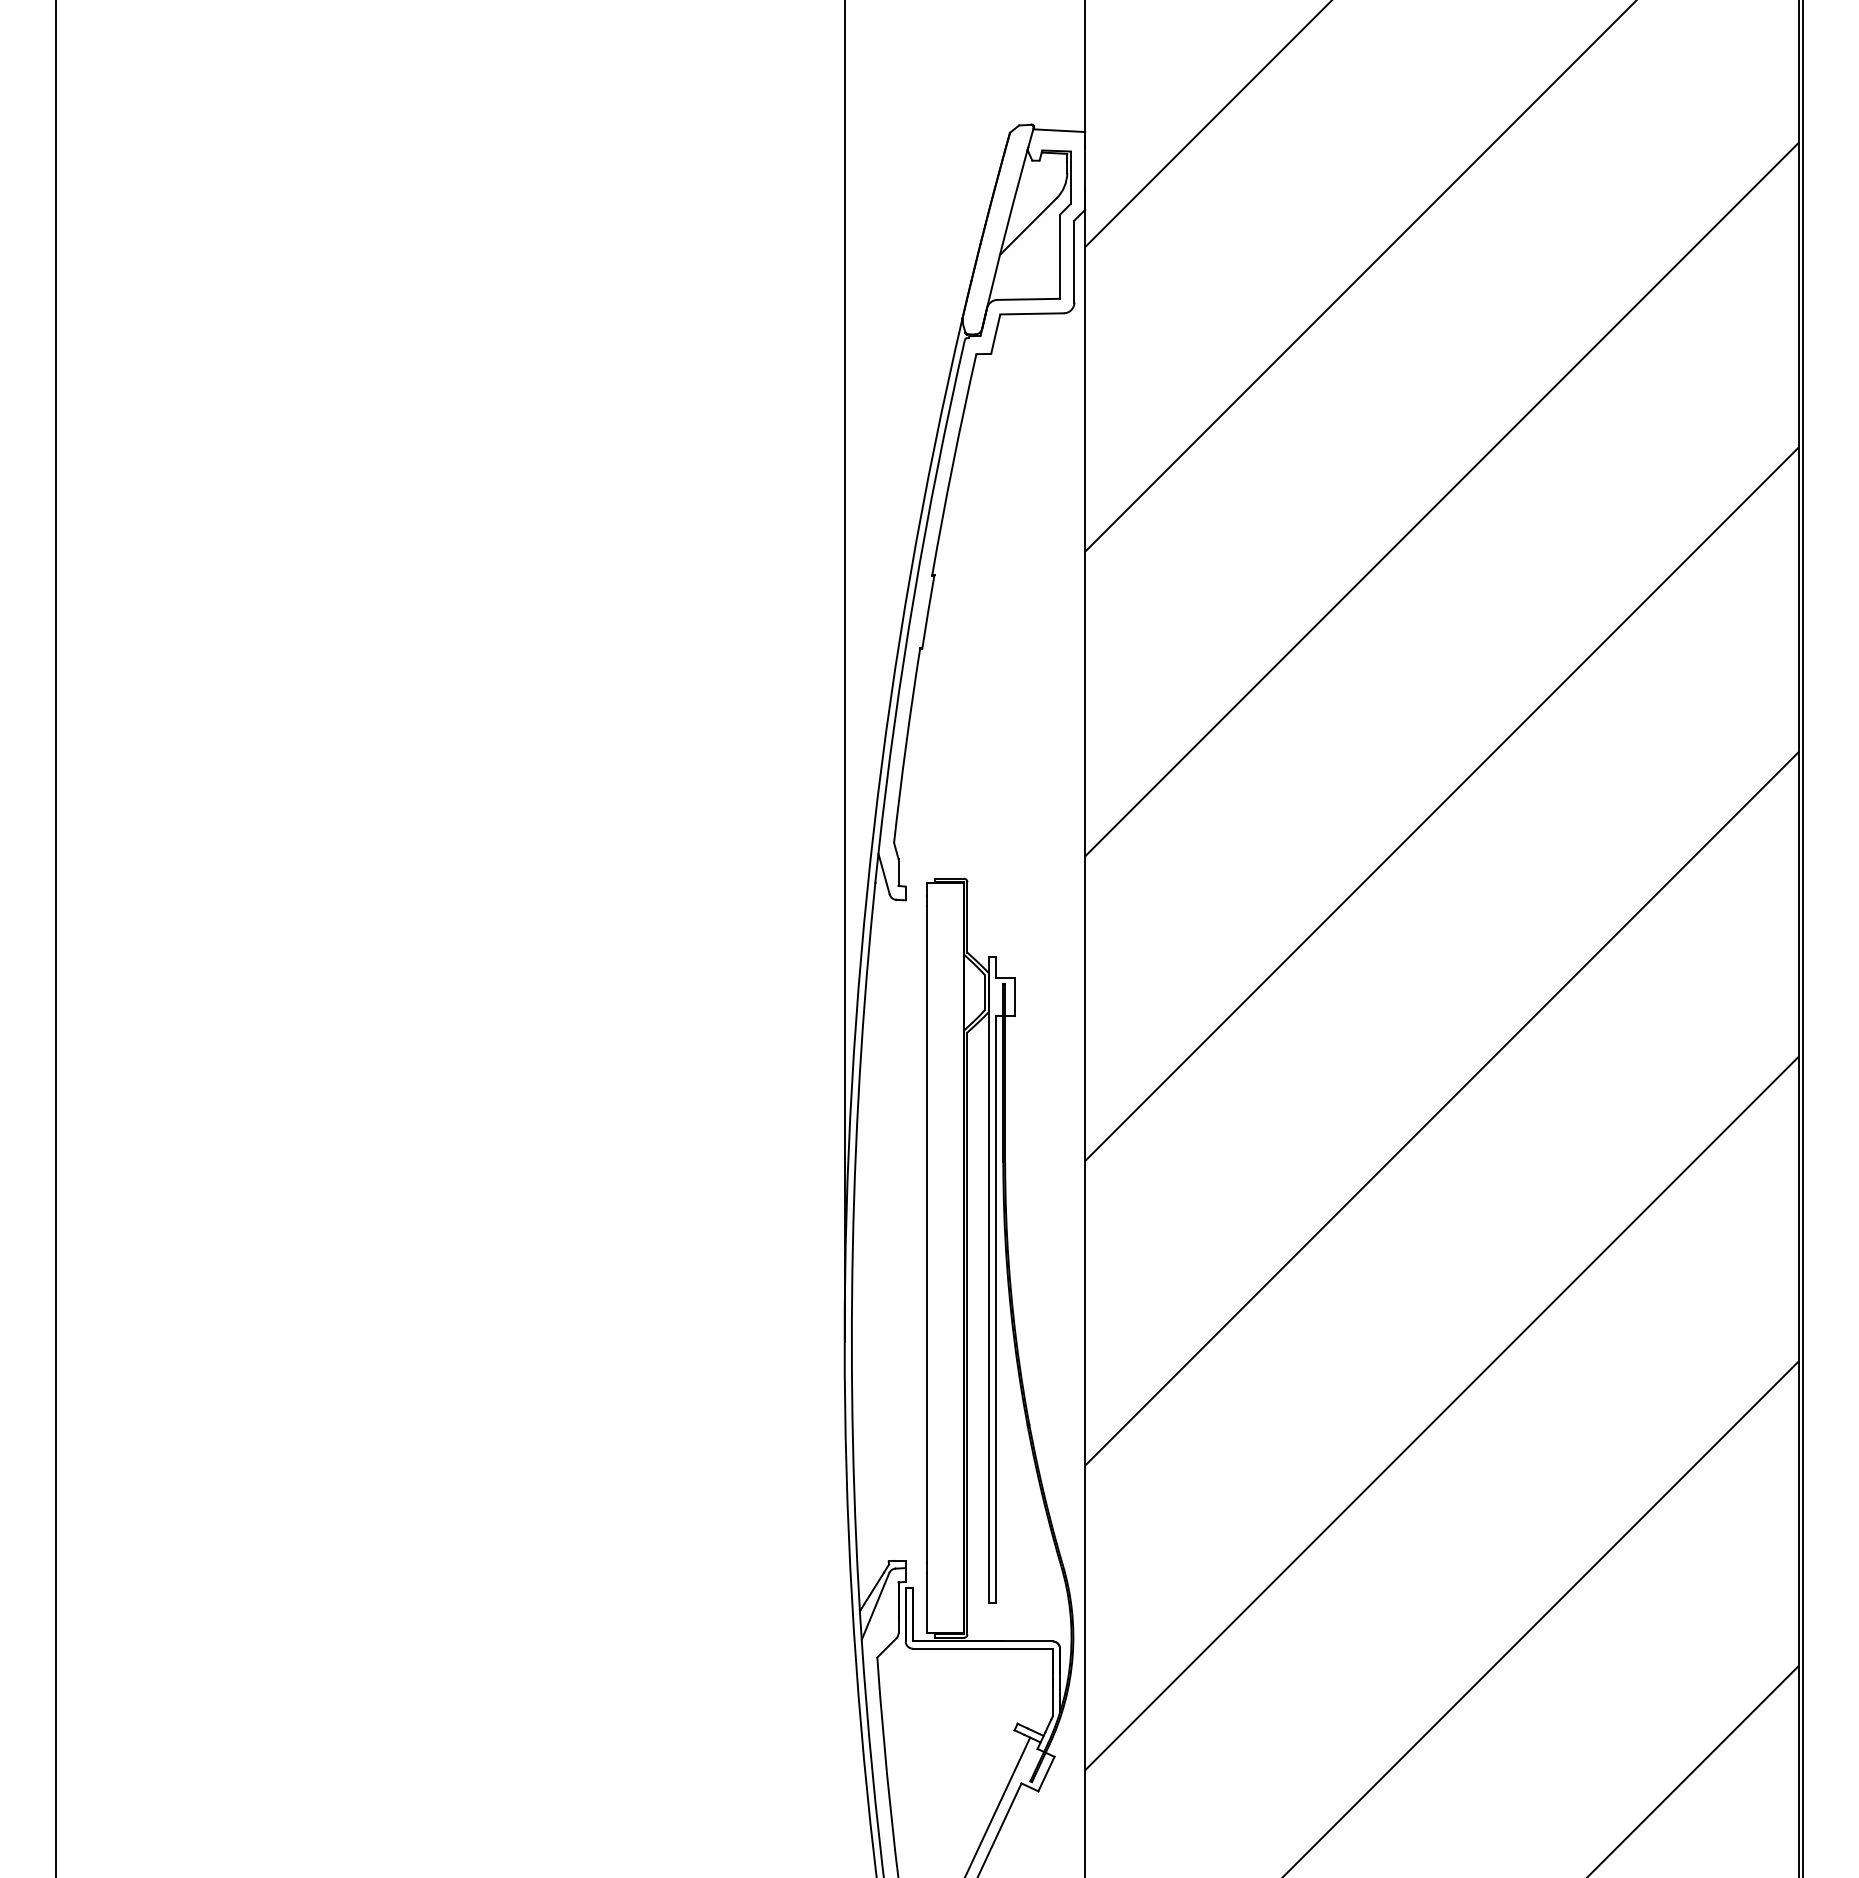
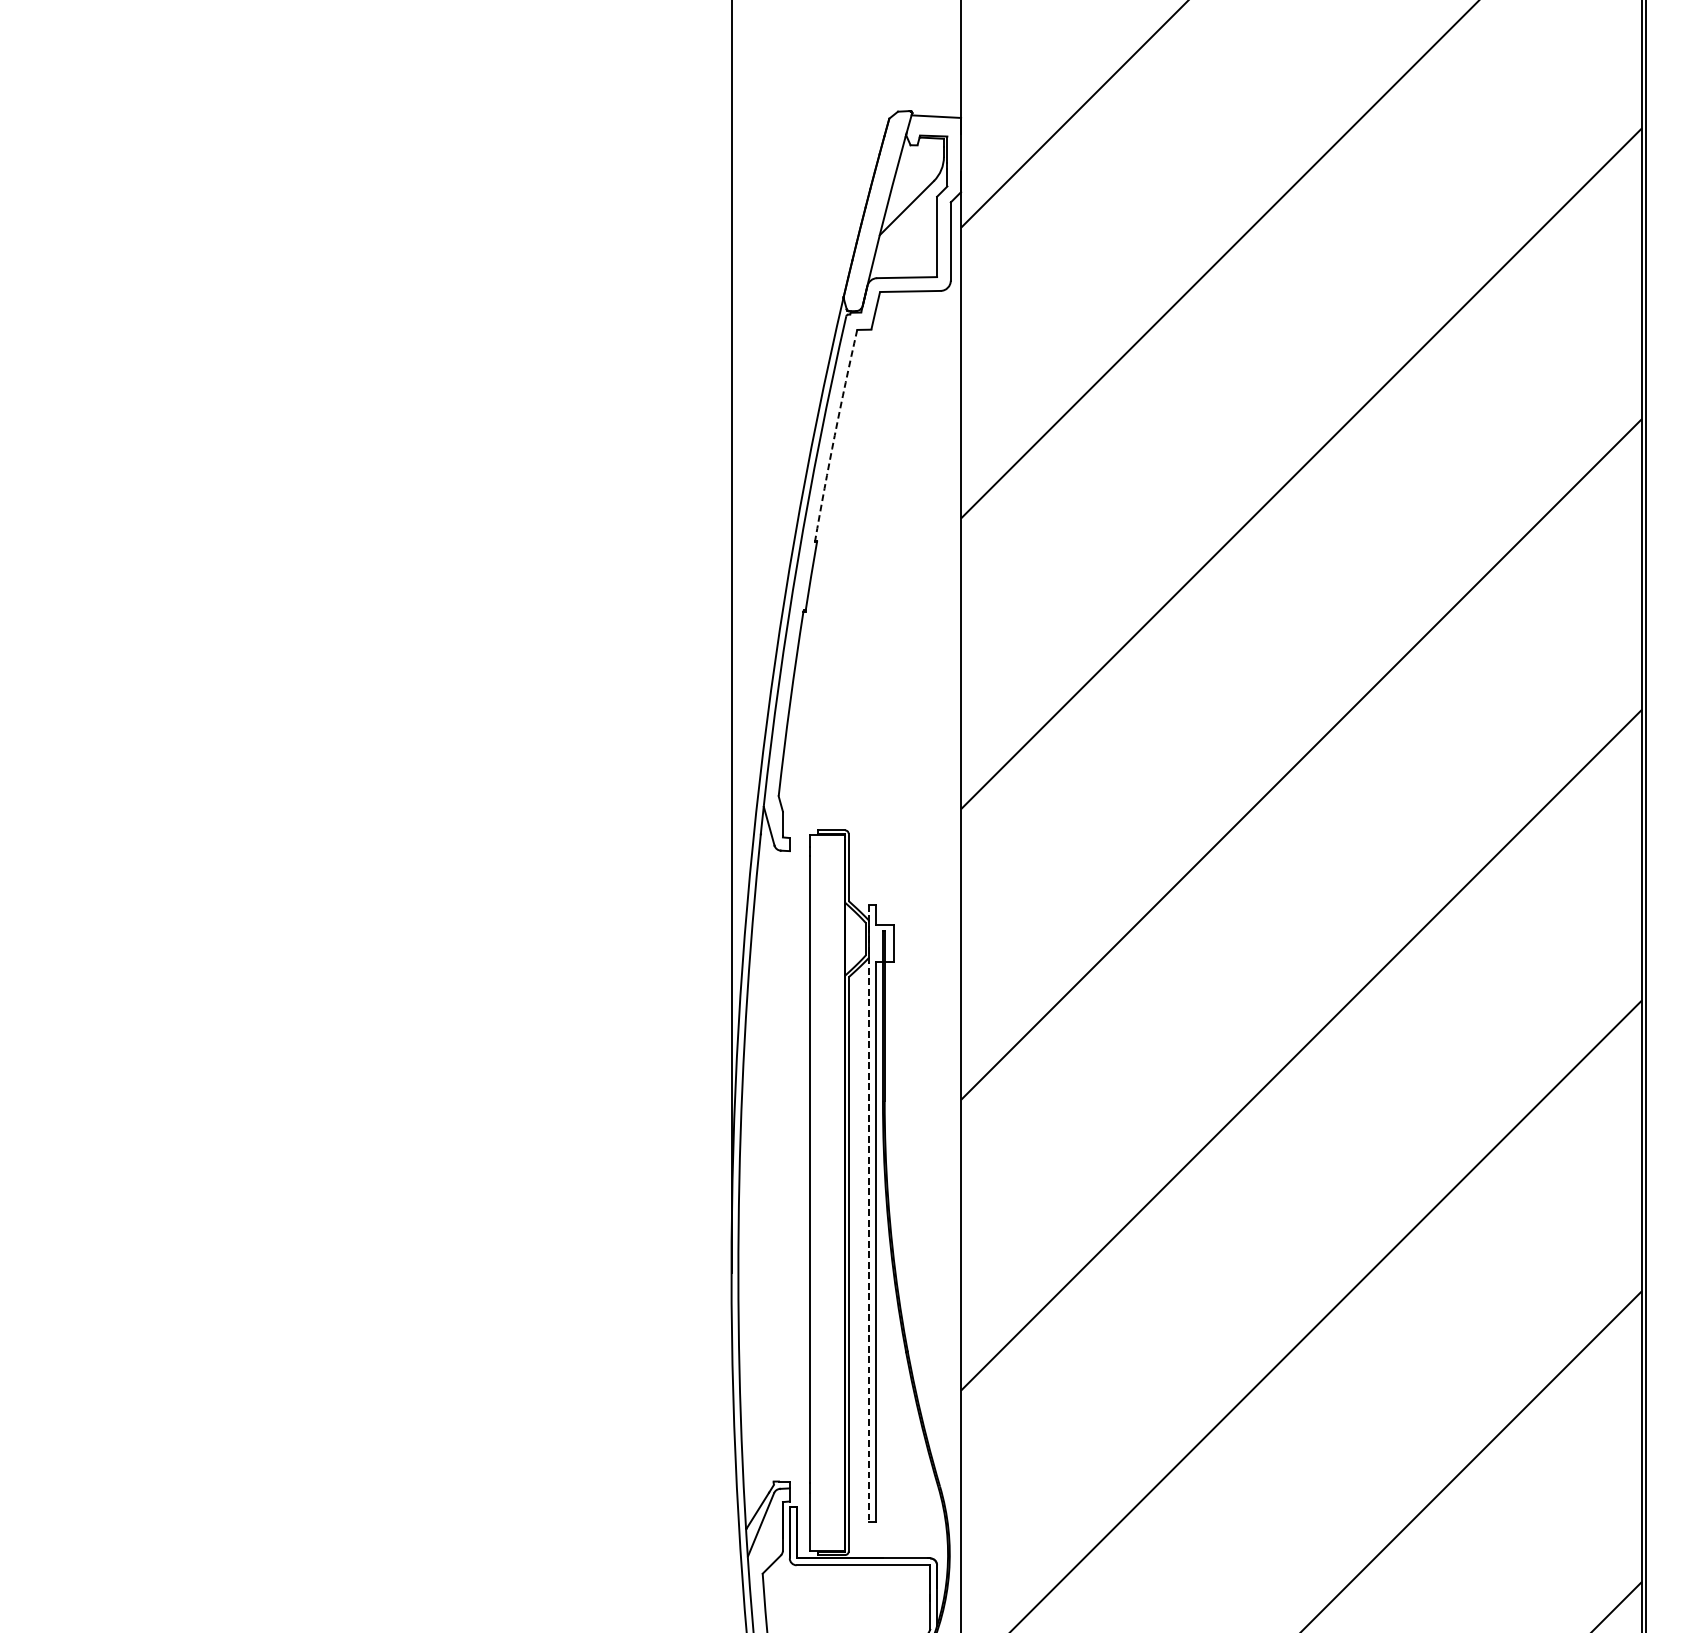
arc: (952, 464) -> (834, 435), solid -> dashed
line: (989, 1280) -> (869, 1213), solid -> dashed

